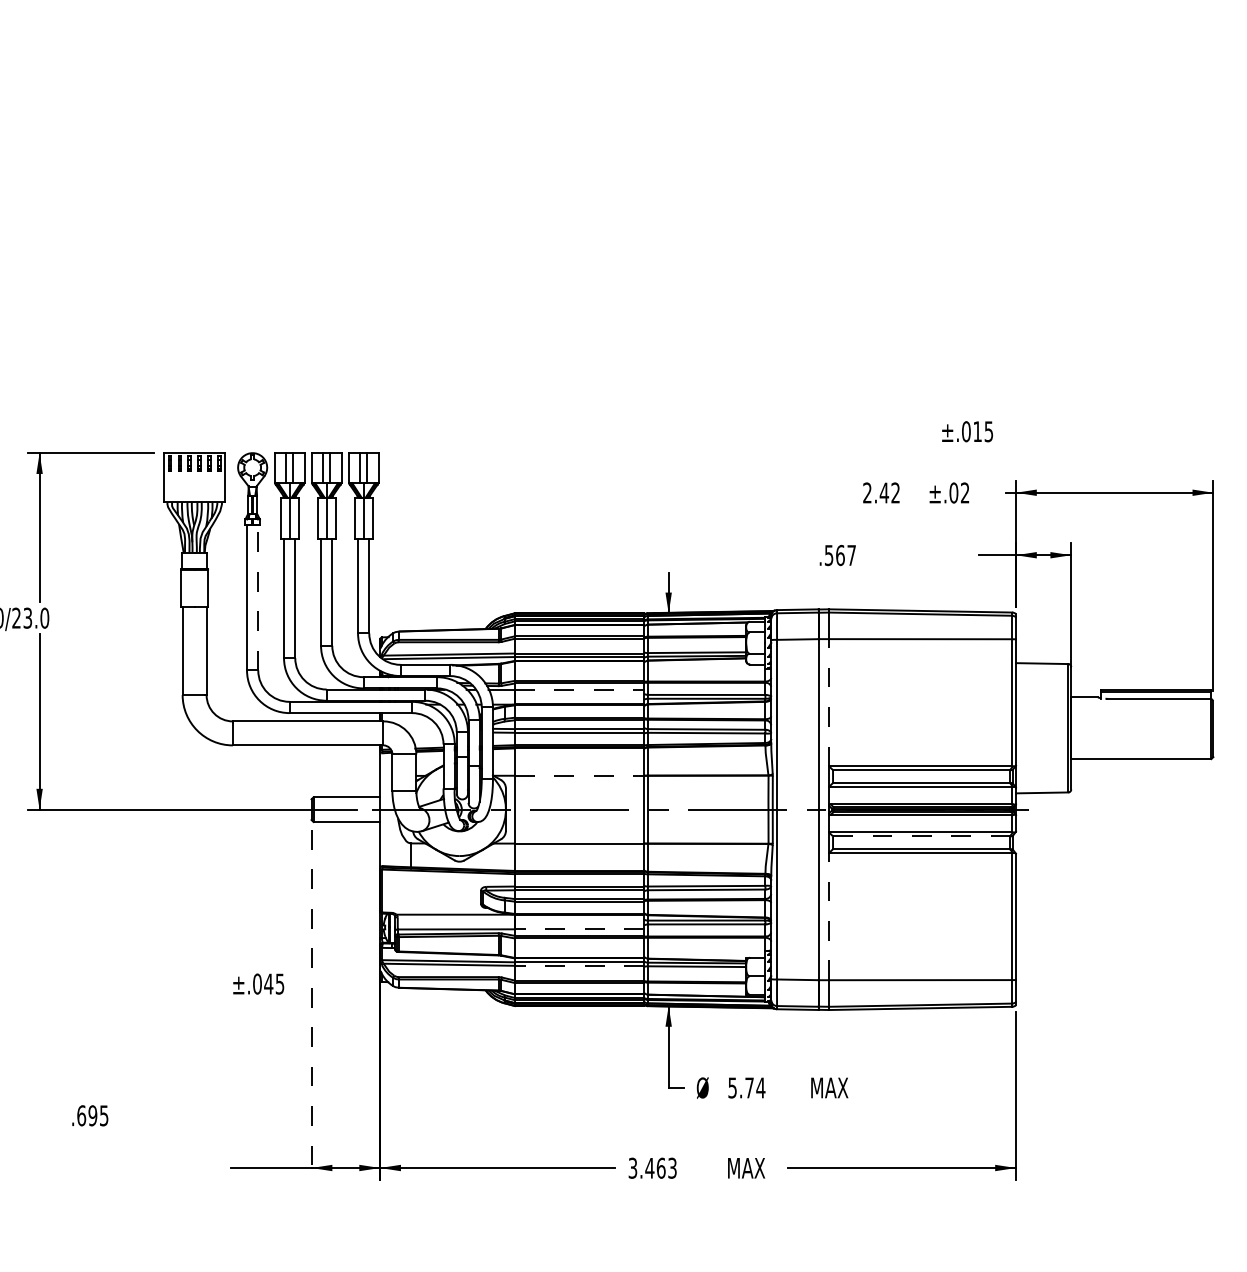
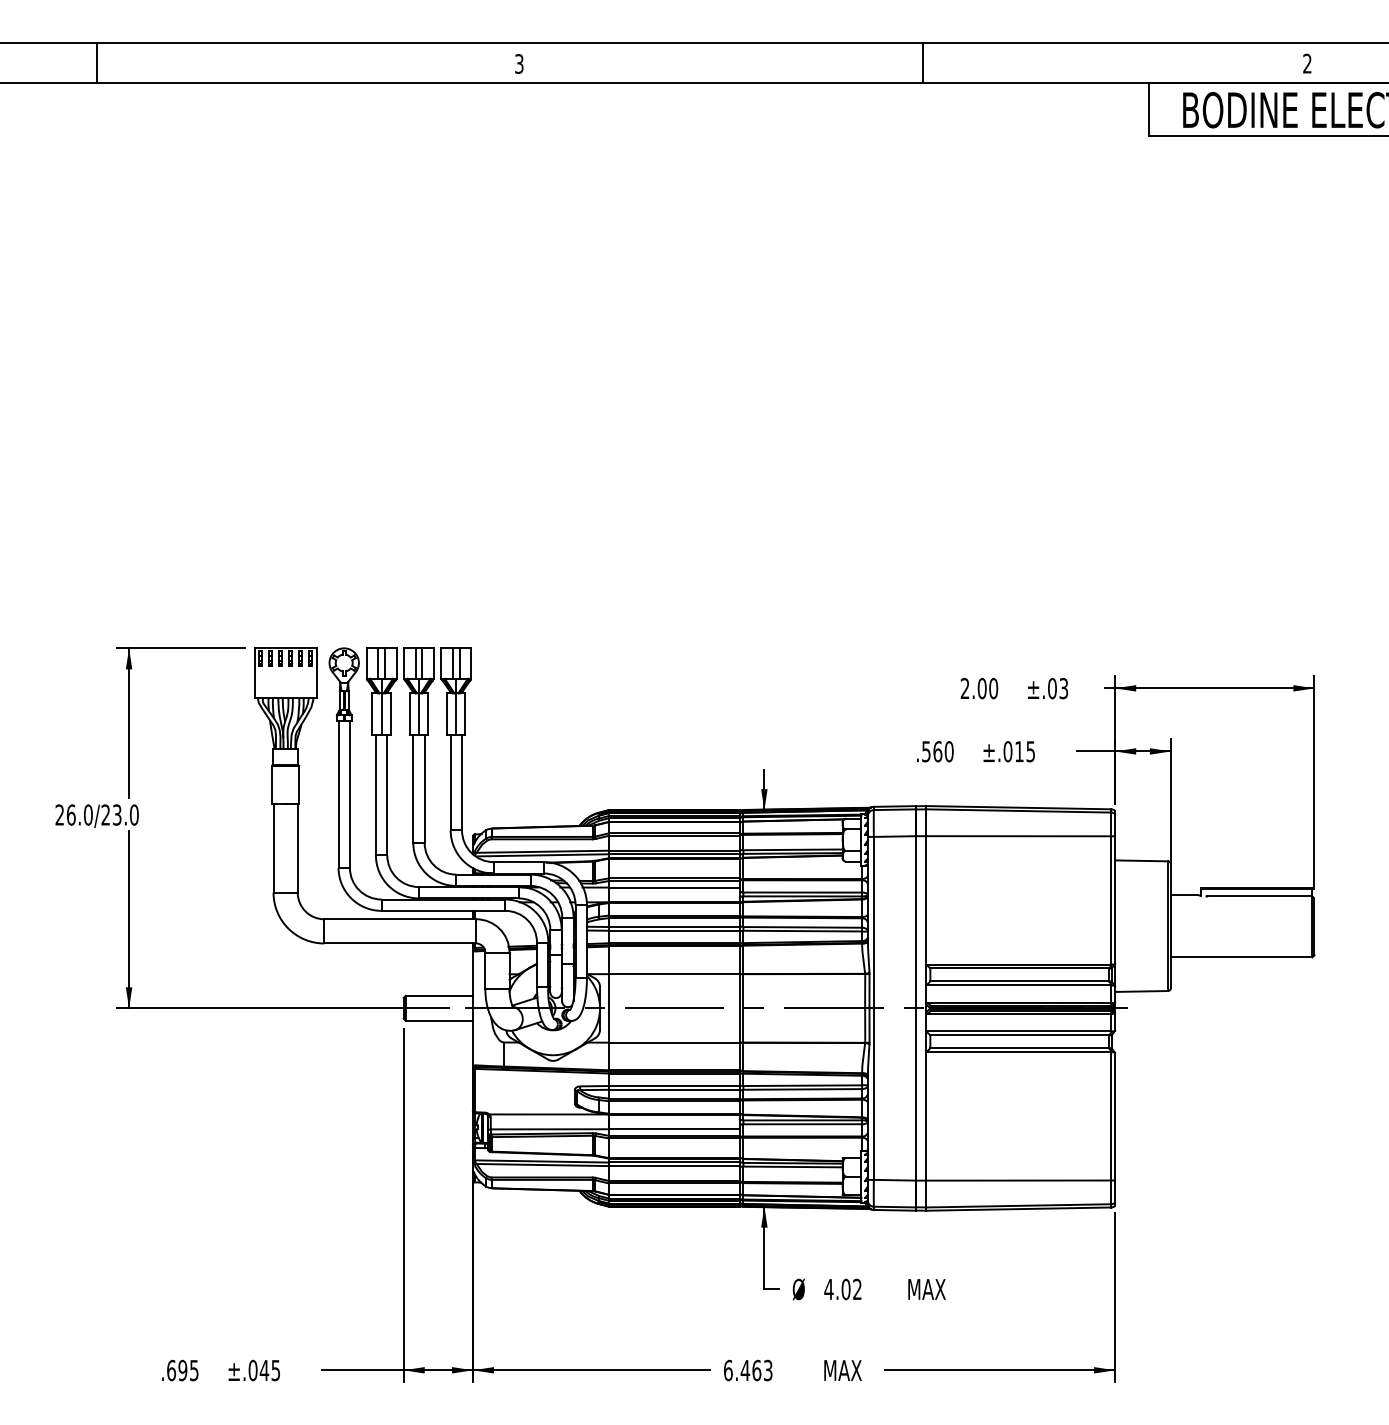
text: (966, 431) -> (1008, 751), moved
text: (889, 492) -> (987, 688), 2.42 -> 2.00
text: (964, 492) -> (1063, 688), ±.02 -> ±.03
text: (850, 555) -> (948, 751), .567 -> .560
line: (257, 597) -> (349, 794), dashed -> solid
line: (579, 689) -> (674, 887), dashed -> solid
line: (829, 701) -> (926, 899), dashed -> solid
line: (579, 776) -> (674, 974), dashed -> solid
line: (922, 836) -> (1020, 1035), dashed -> solid
line: (829, 915) -> (926, 1115), dashed -> solid
line: (578, 929) -> (673, 1129), dashed -> solid
line: (578, 966) -> (673, 1166), dashed -> solid
text: (257, 984) -> (253, 1370), moved
line: (311, 1004) -> (403, 1205), dashed -> solid
text: (747, 1088) -> (843, 1289), 5.74 -> 4.02
text: (90, 1115) -> (180, 1370), moved
text: (633, 1168) -> (728, 1370), 3.463 -> 6.463

